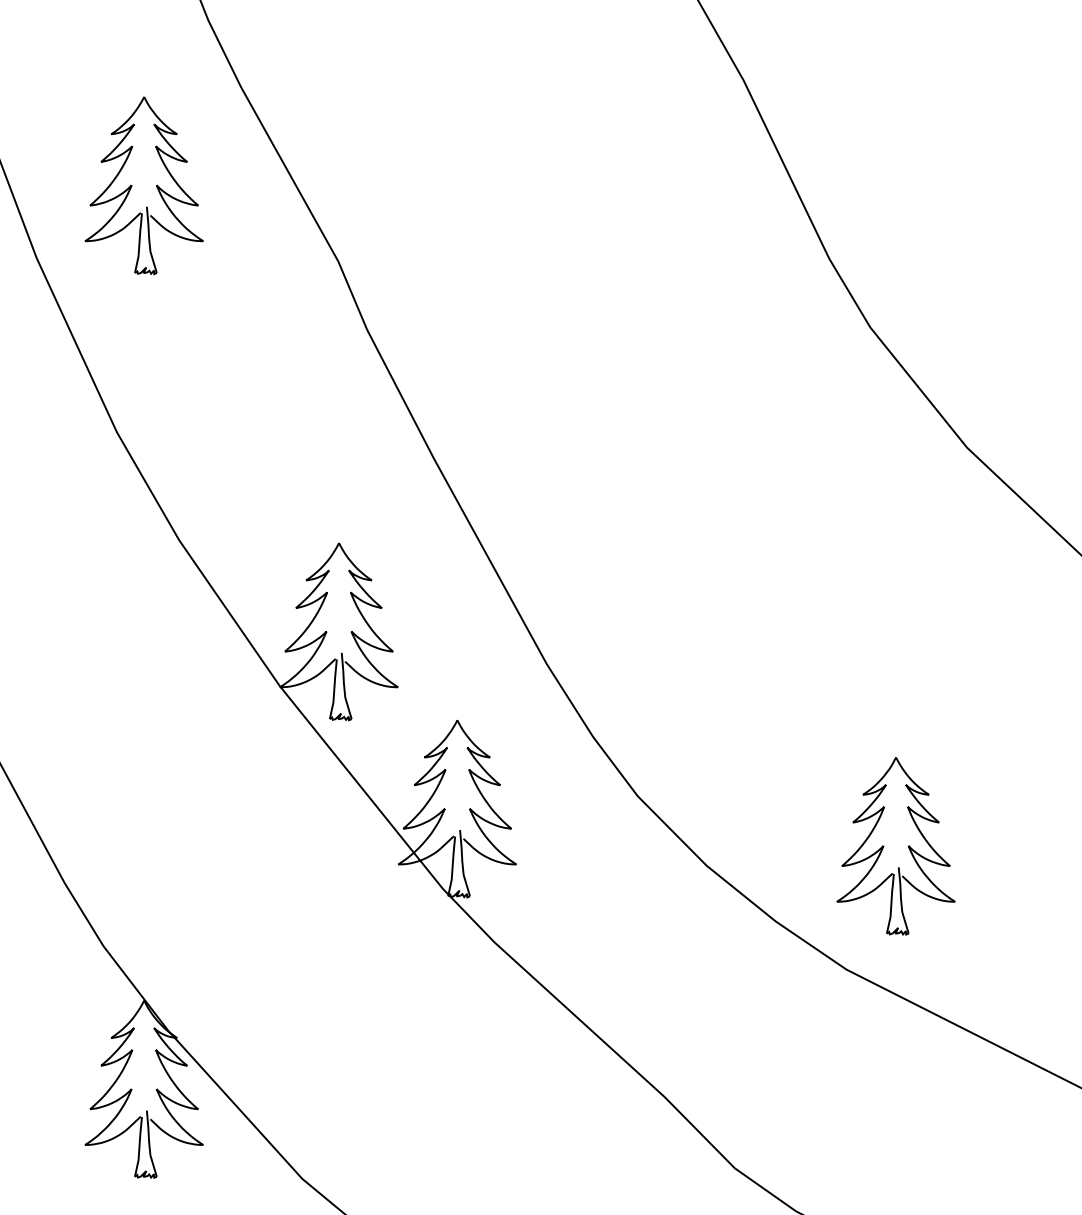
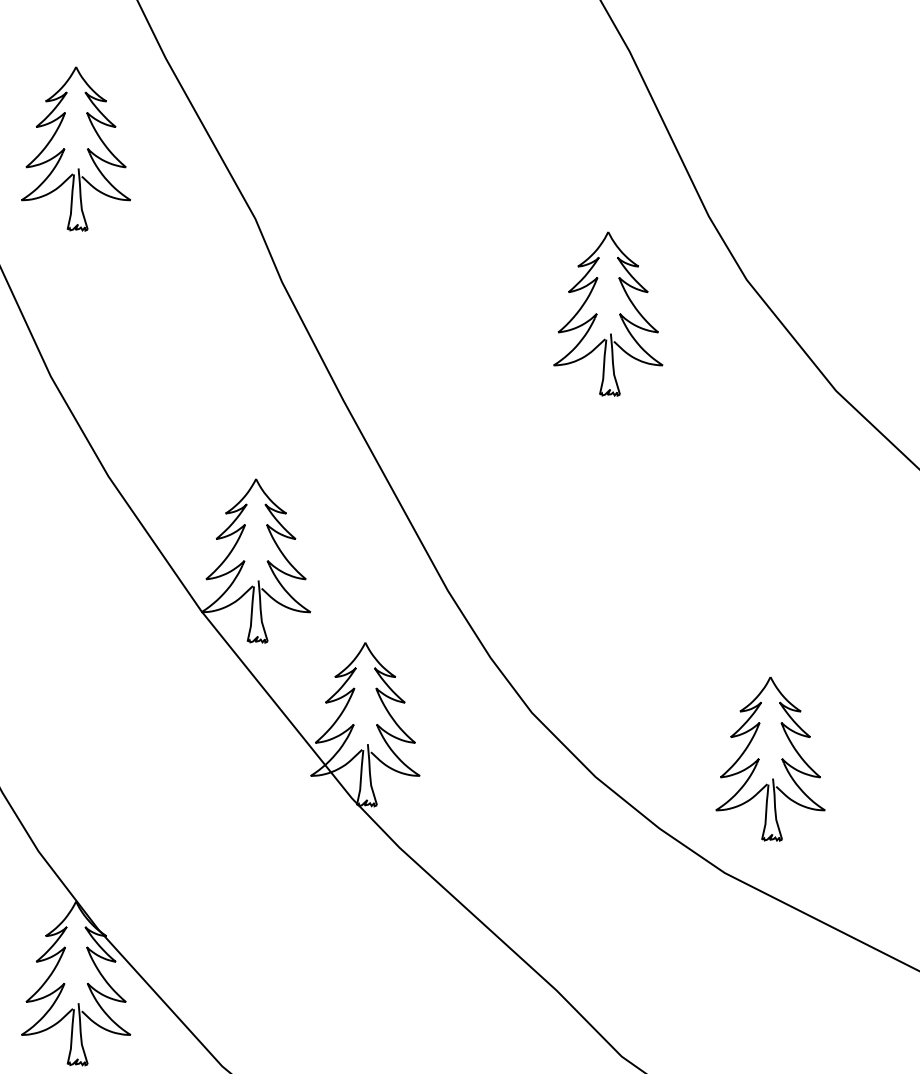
part: (708, 364) -> (597, 314), added

